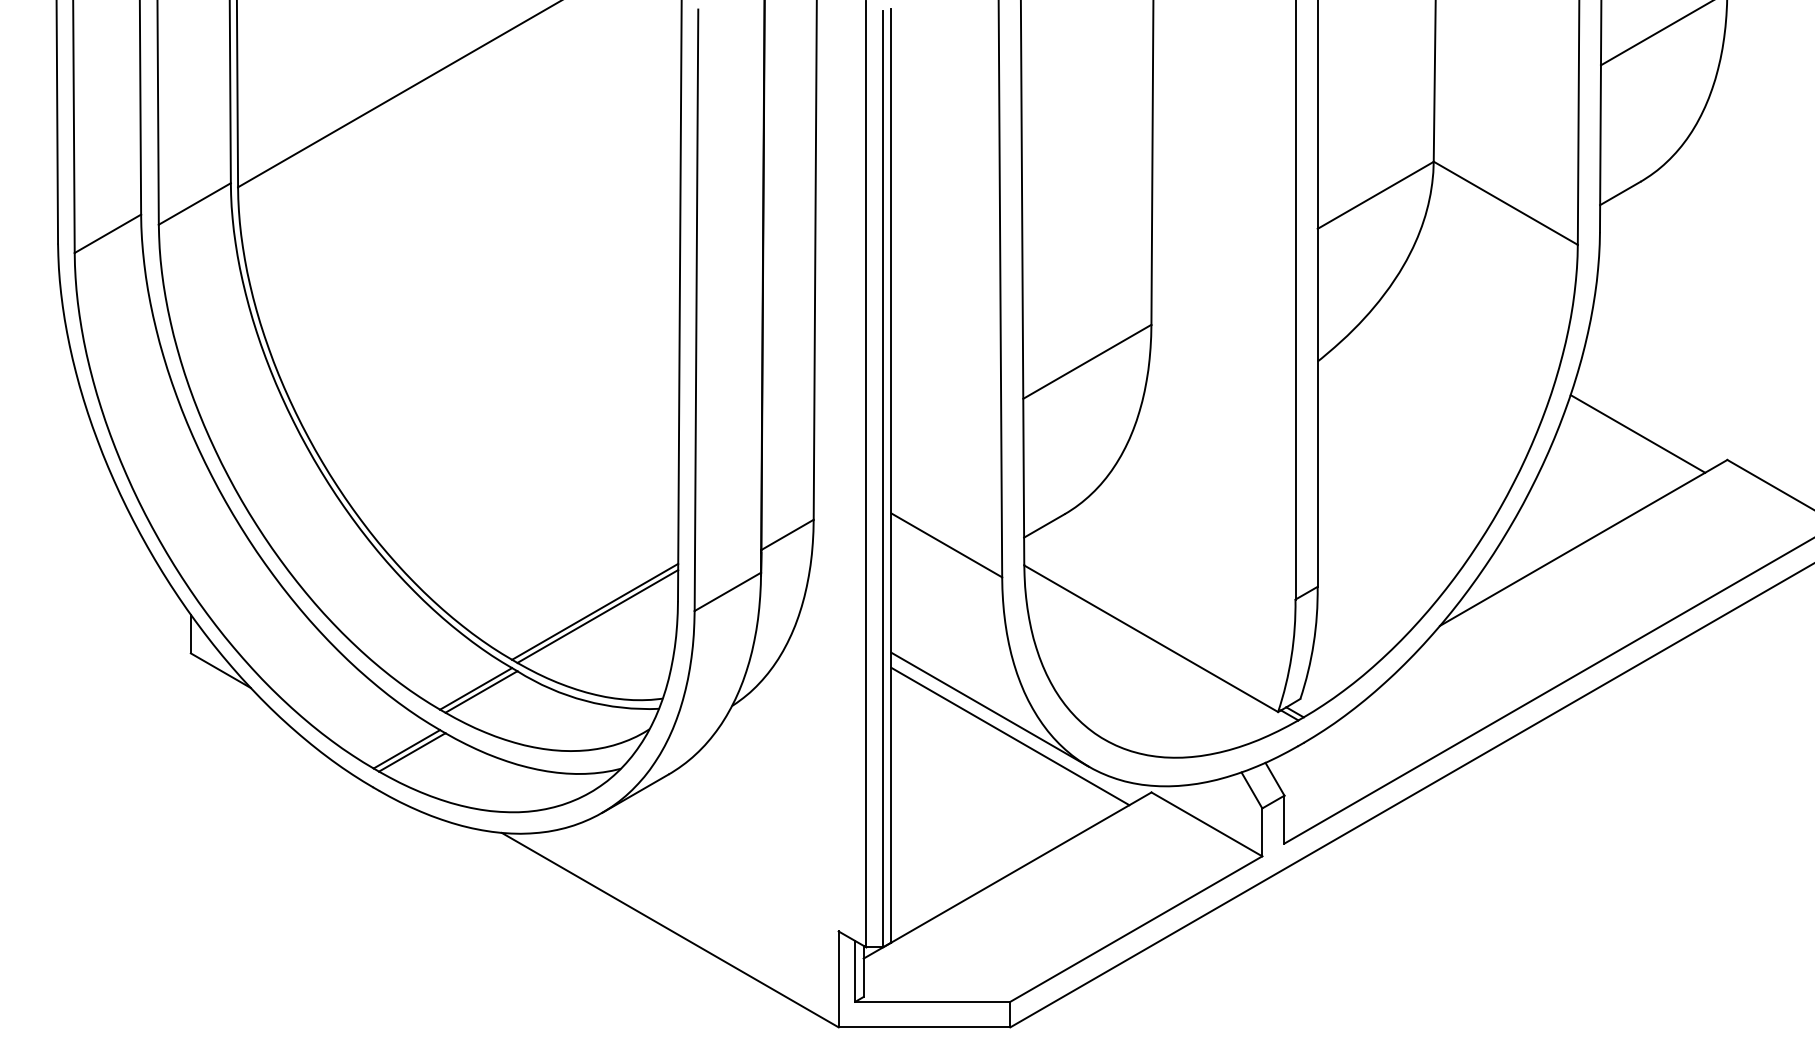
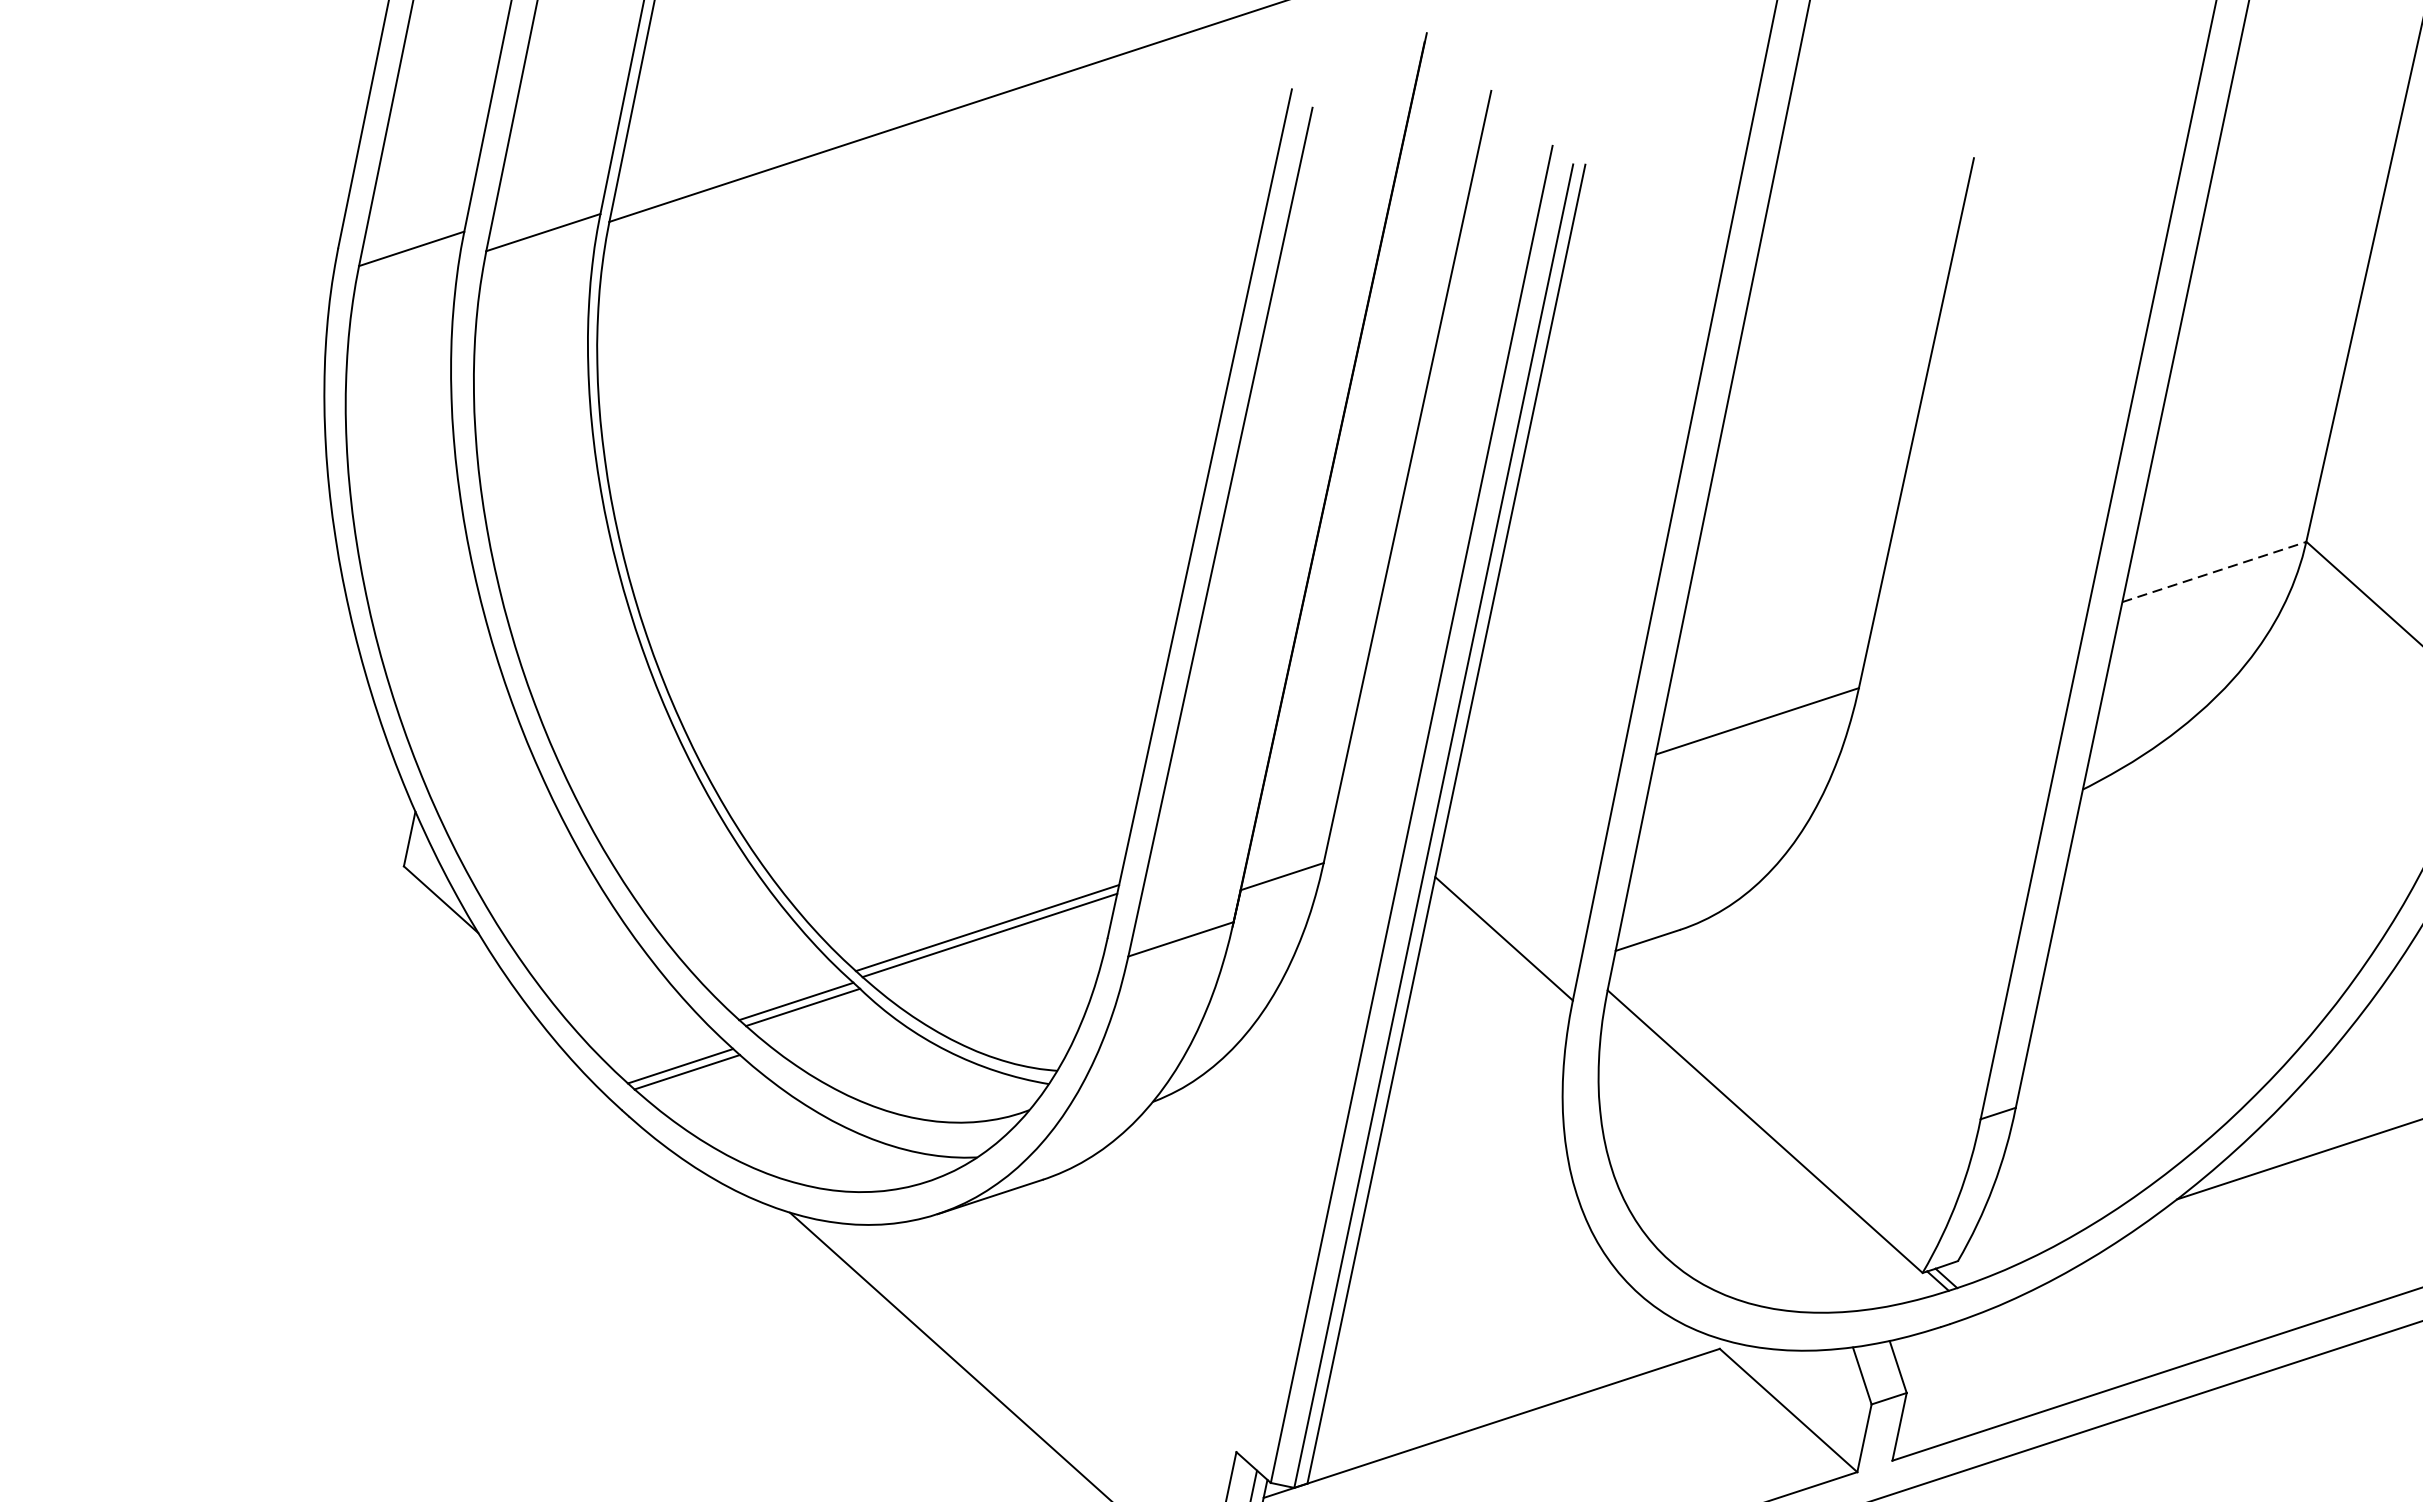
line: (1376, 195) -> (2215, 572), solid -> dashed
line: (989, 709) -> (1515, 1183), removed
line: (1010, 736) -> (1537, 1227), removed

